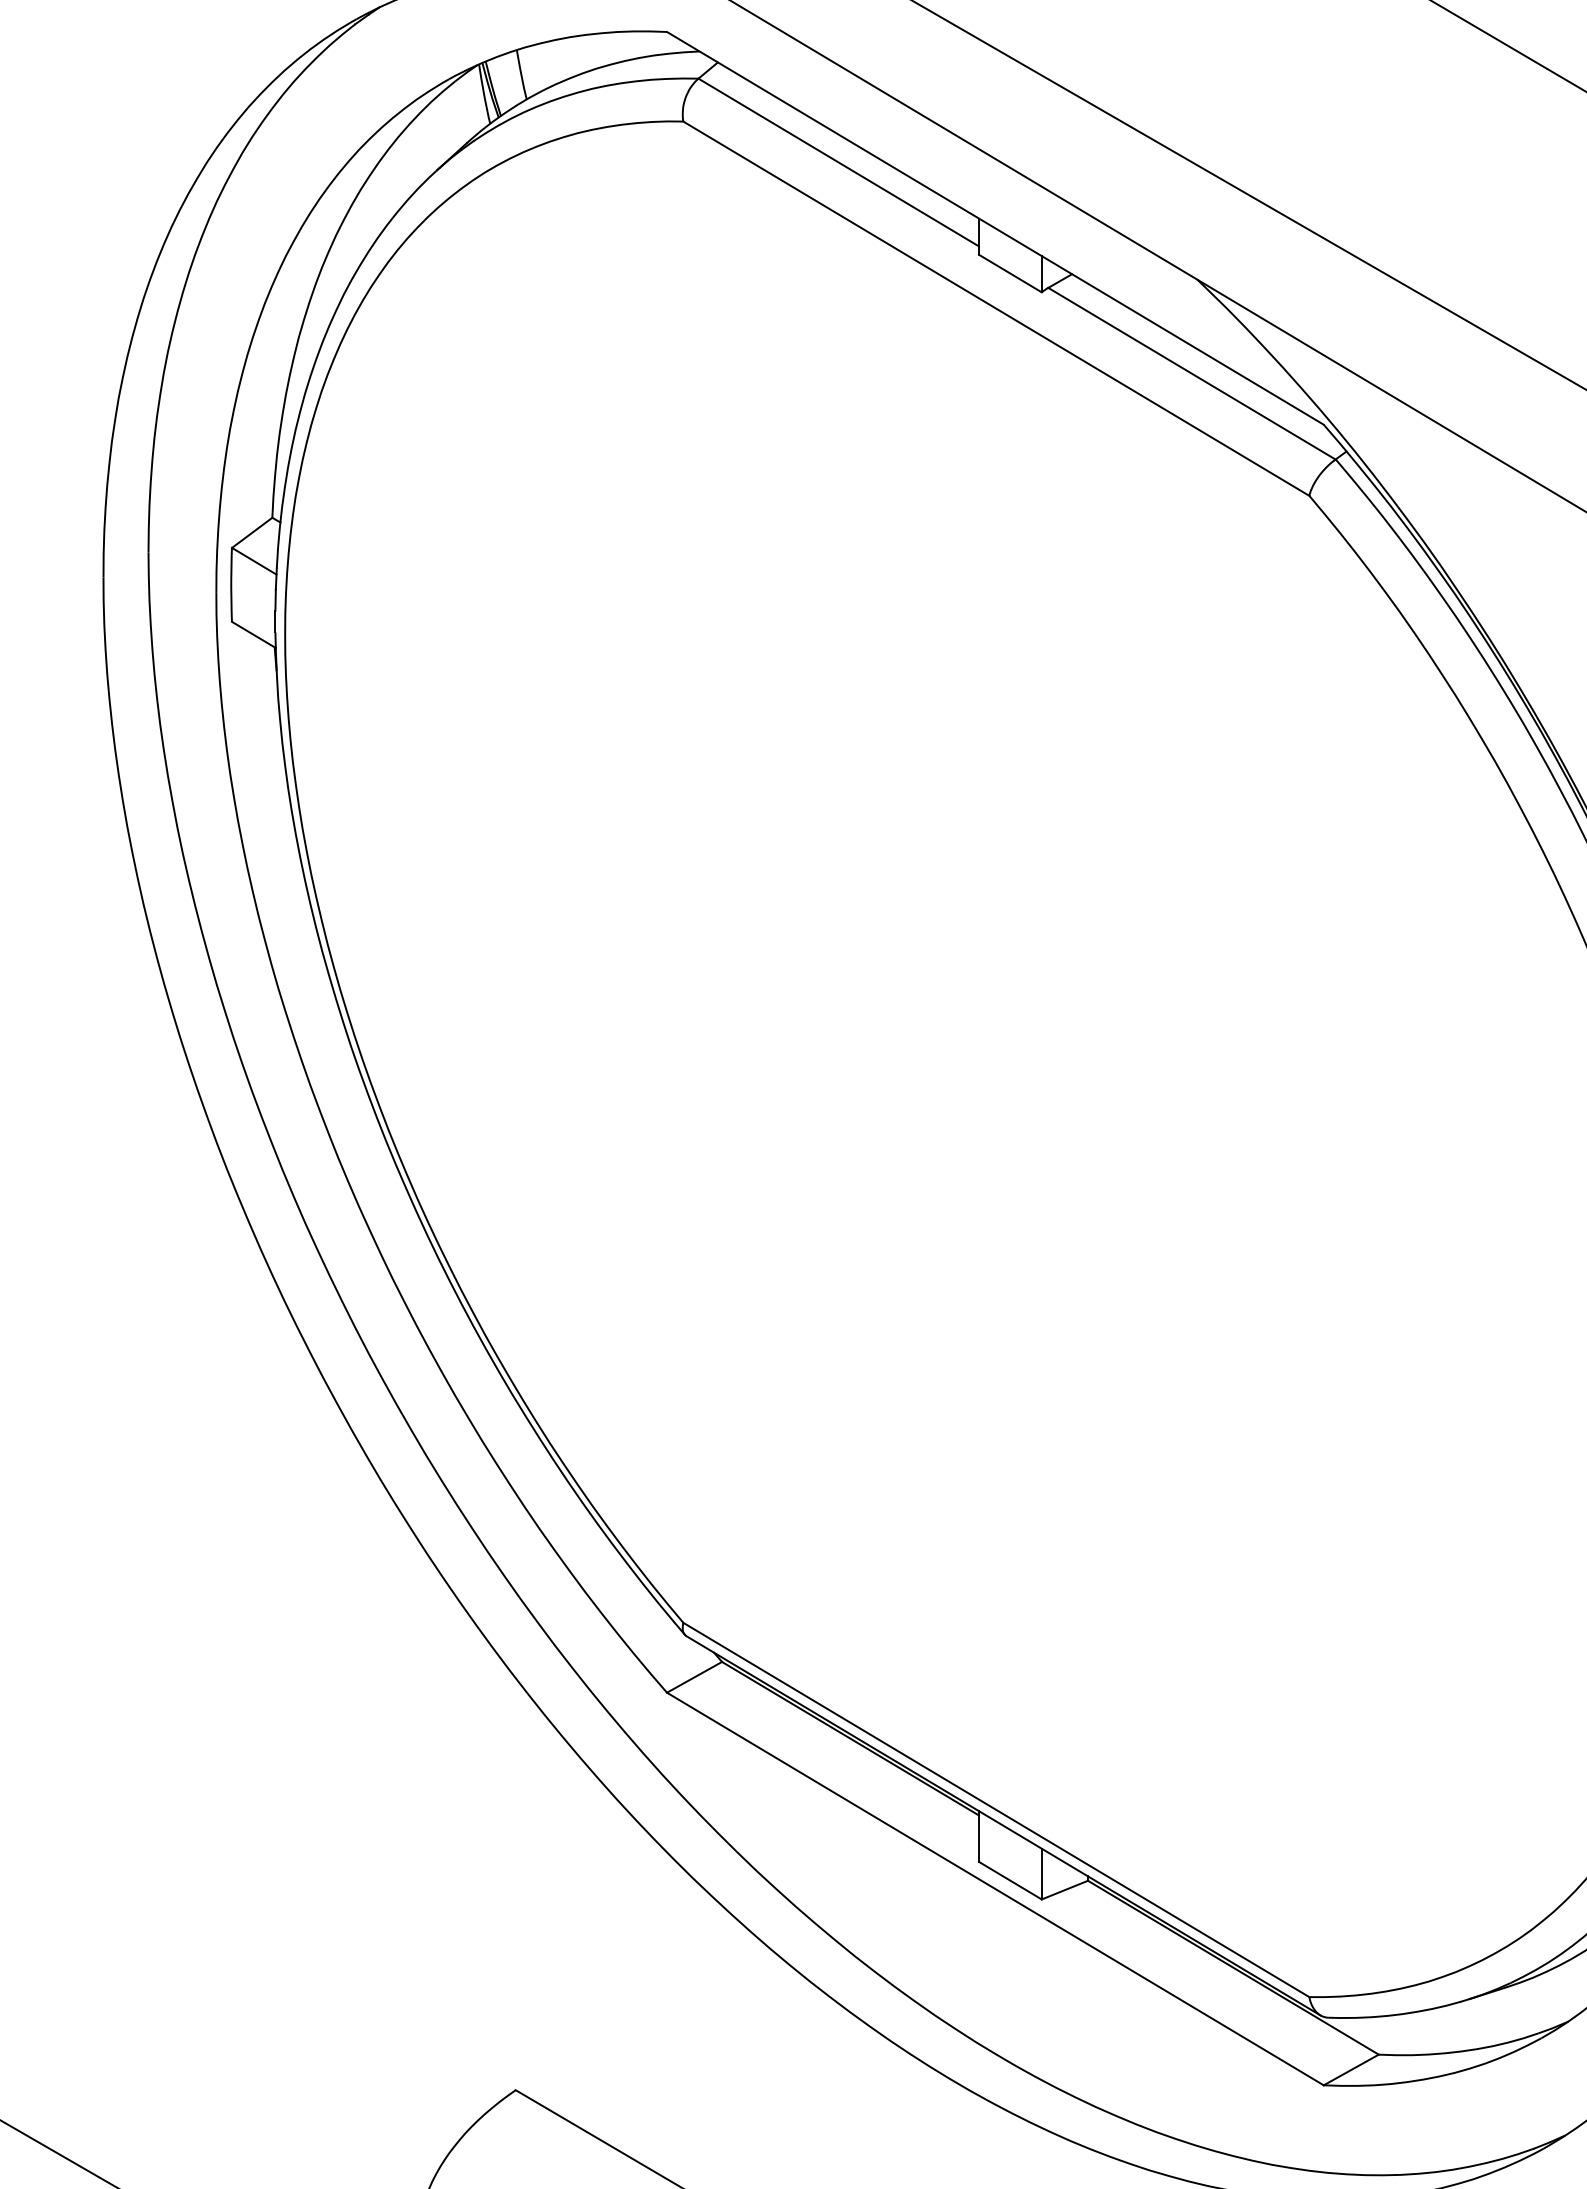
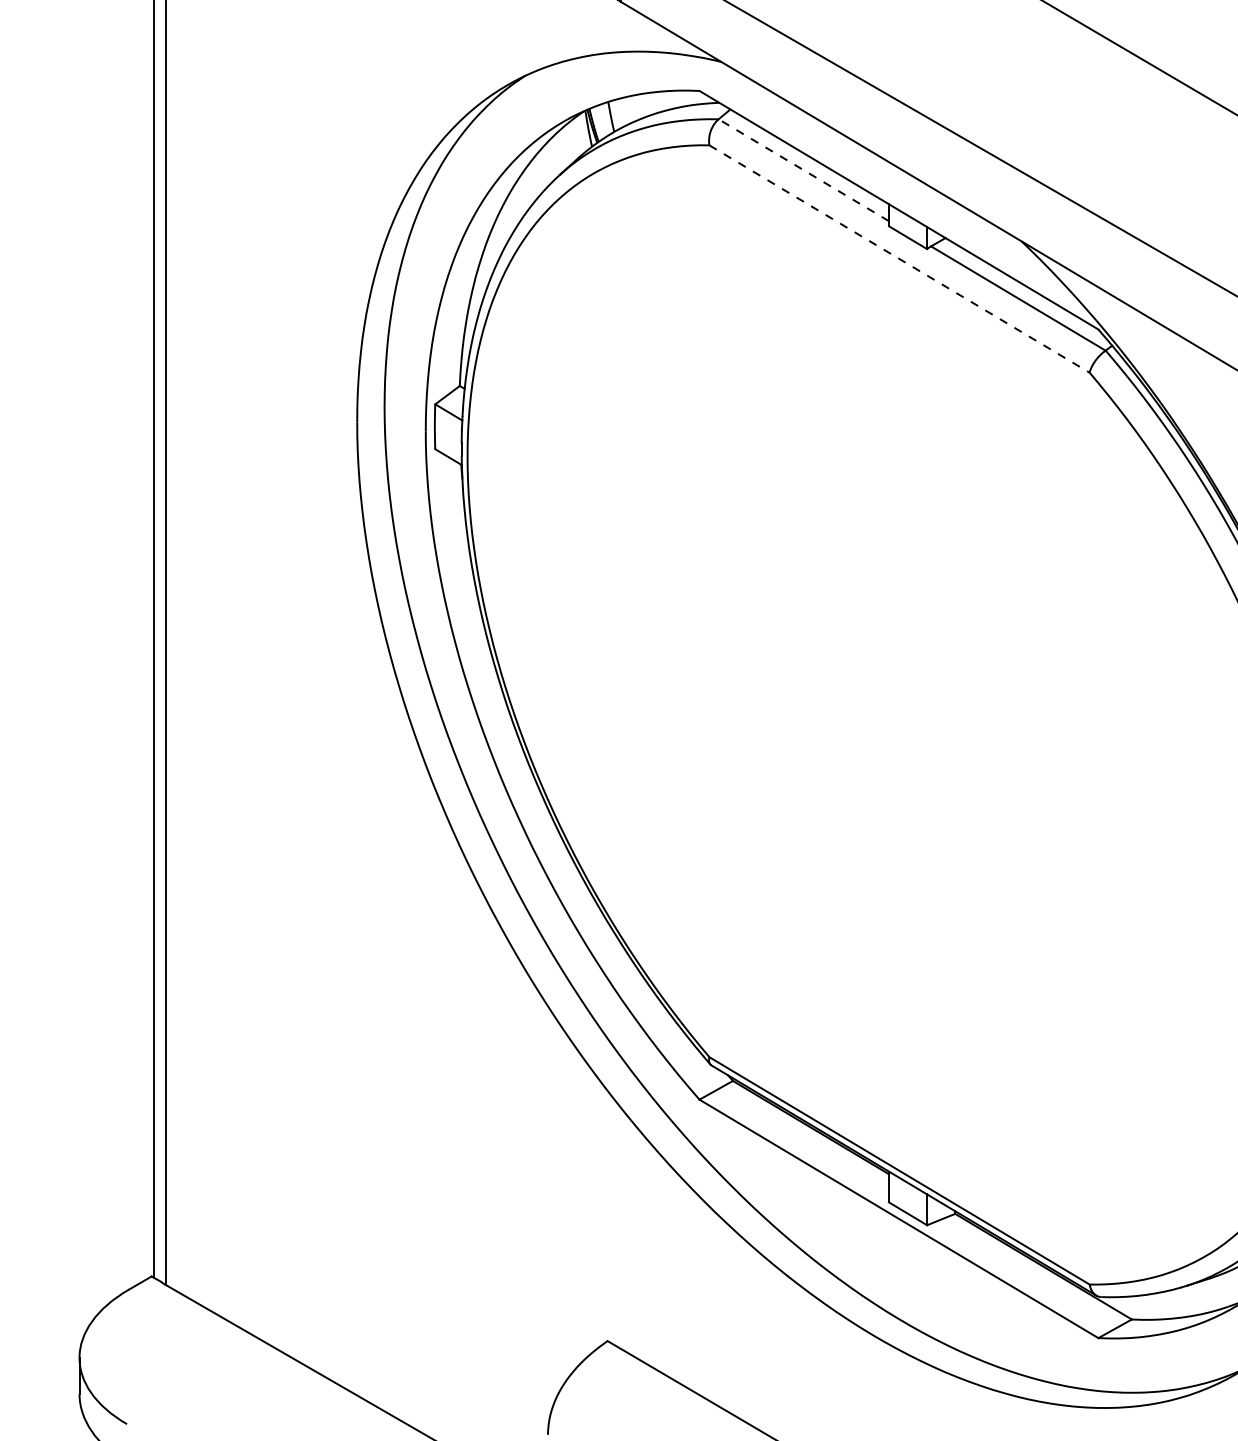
line: (838, 162) -> (803, 170), solid -> dashed
line: (996, 309) -> (899, 259), solid -> dashed

